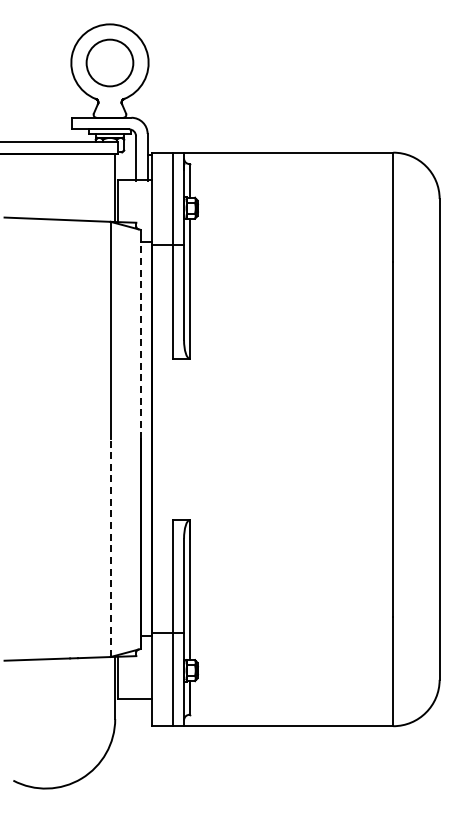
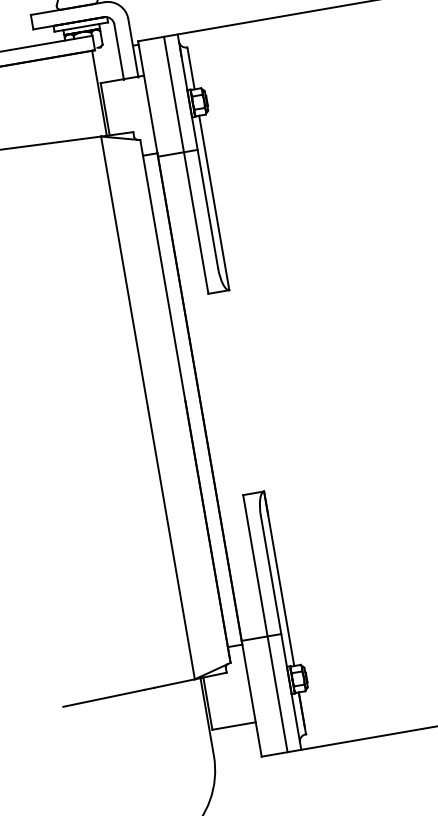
line: (140, 340) -> (163, 278), dashed -> solid
line: (110, 548) -> (171, 544), dashed -> solid

